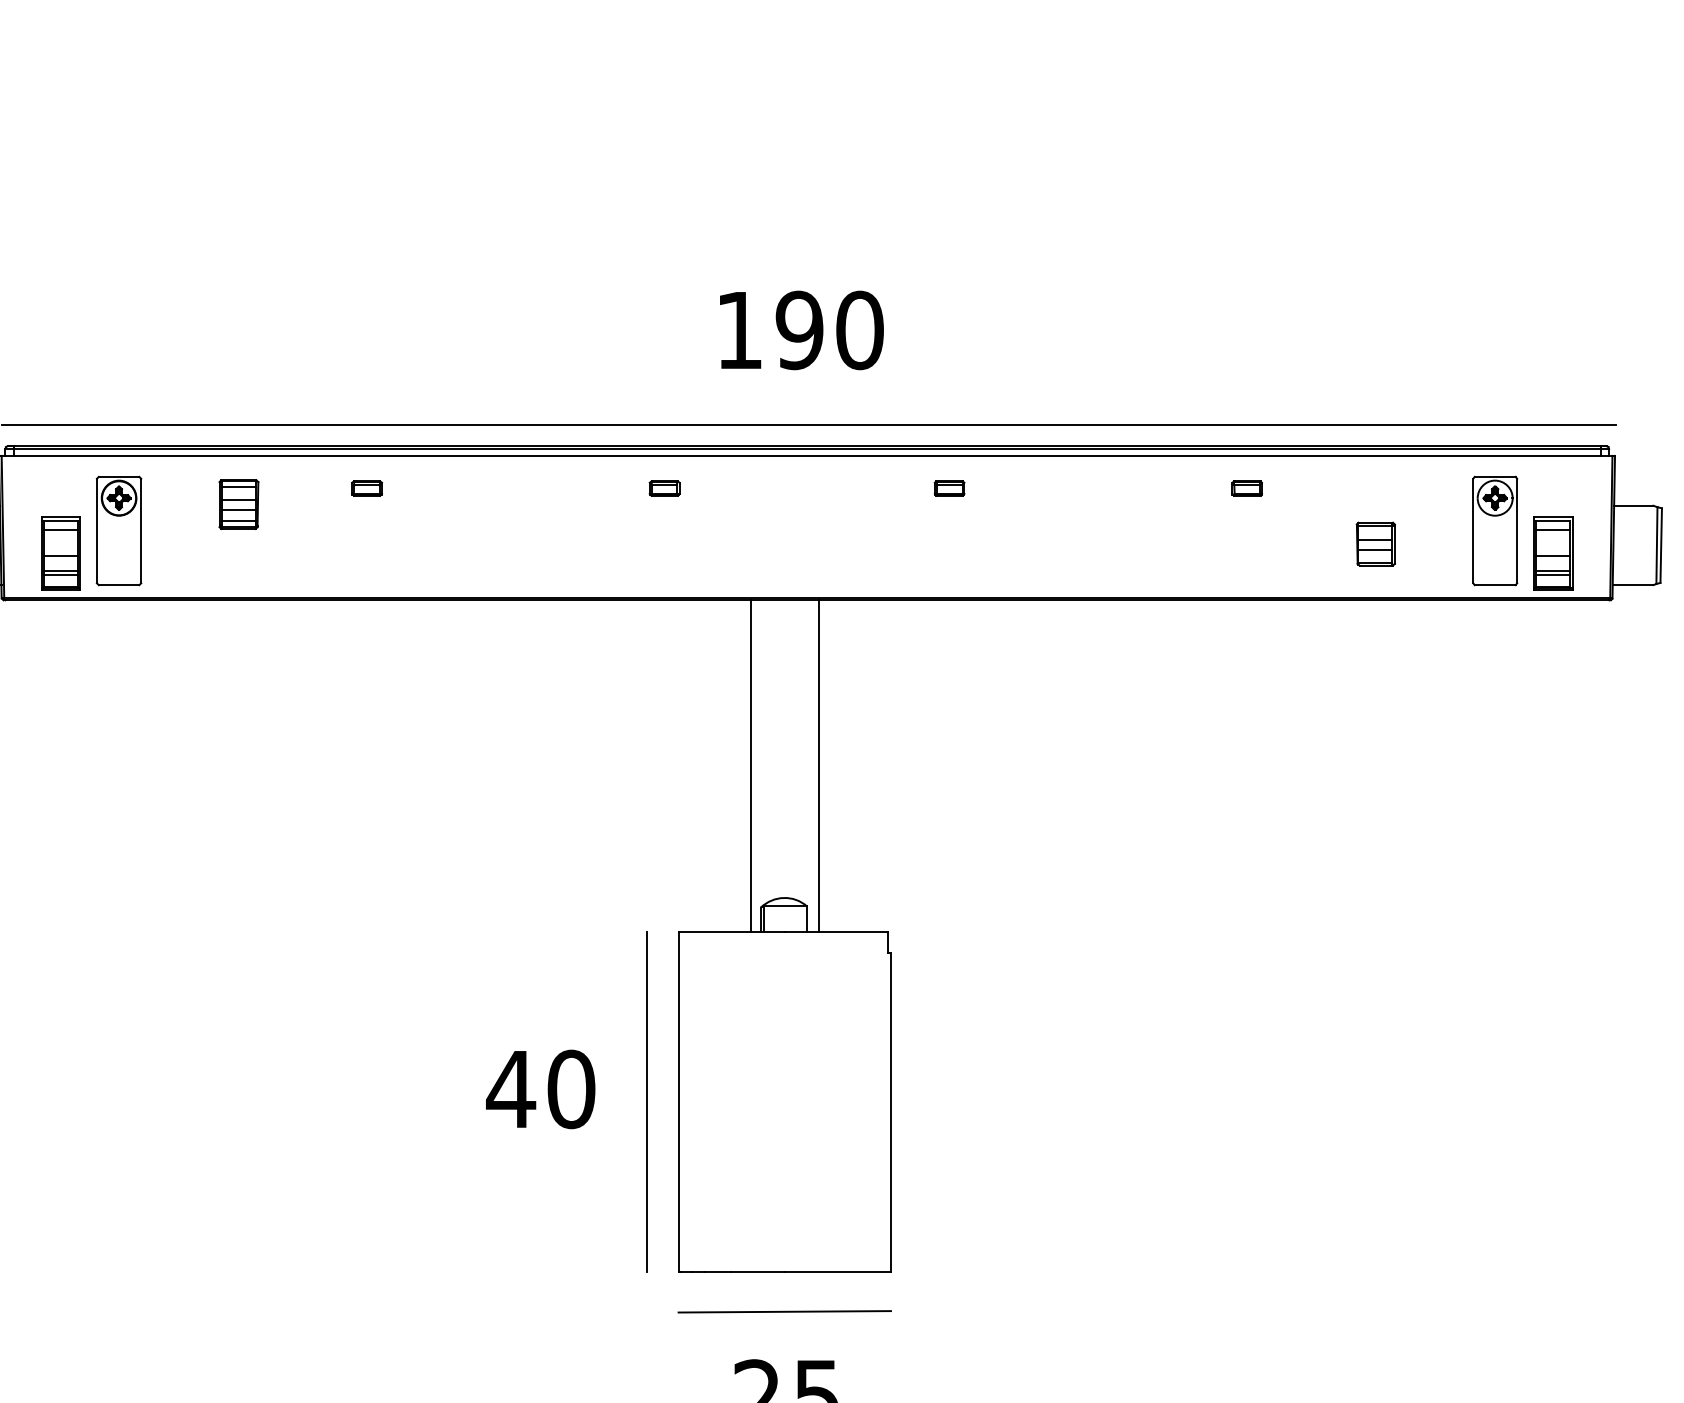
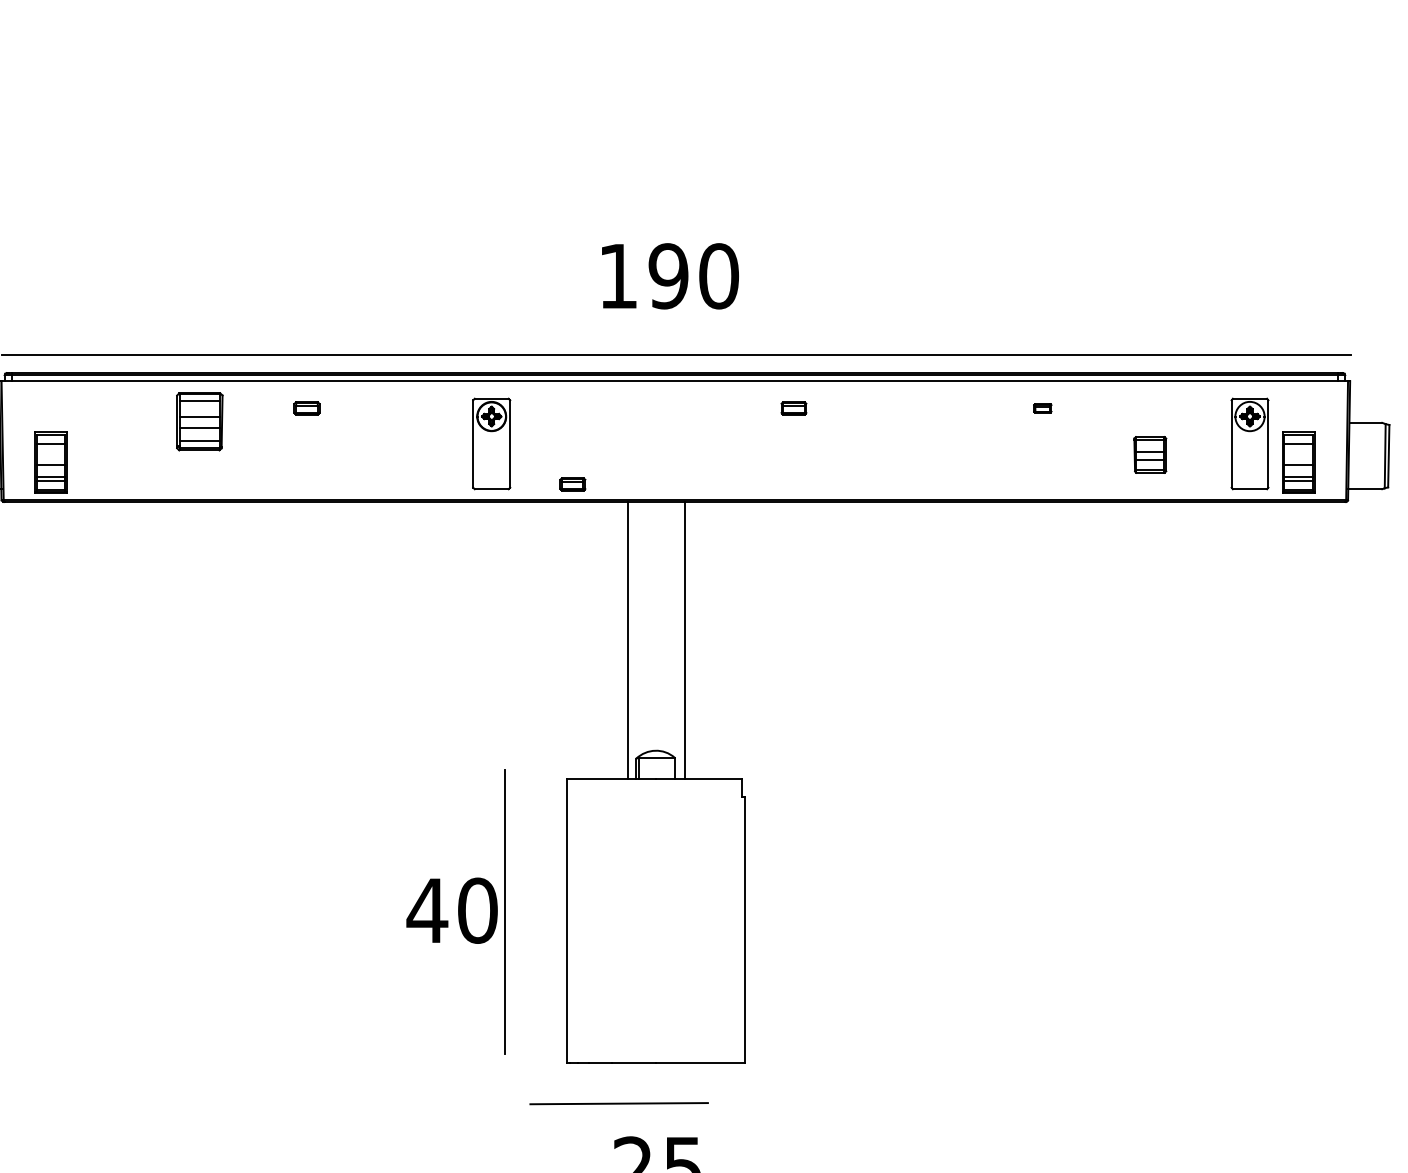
part: (664, 488) -> (572, 484), moved
part: (1246, 488) -> (1042, 408), size x0.7
part: (238, 504) -> (199, 421), size x1.4
part: (118, 530) -> (491, 443), moved
line: (646, 1101) -> (504, 911), moved
line: (783, 1311) -> (618, 1103), moved

